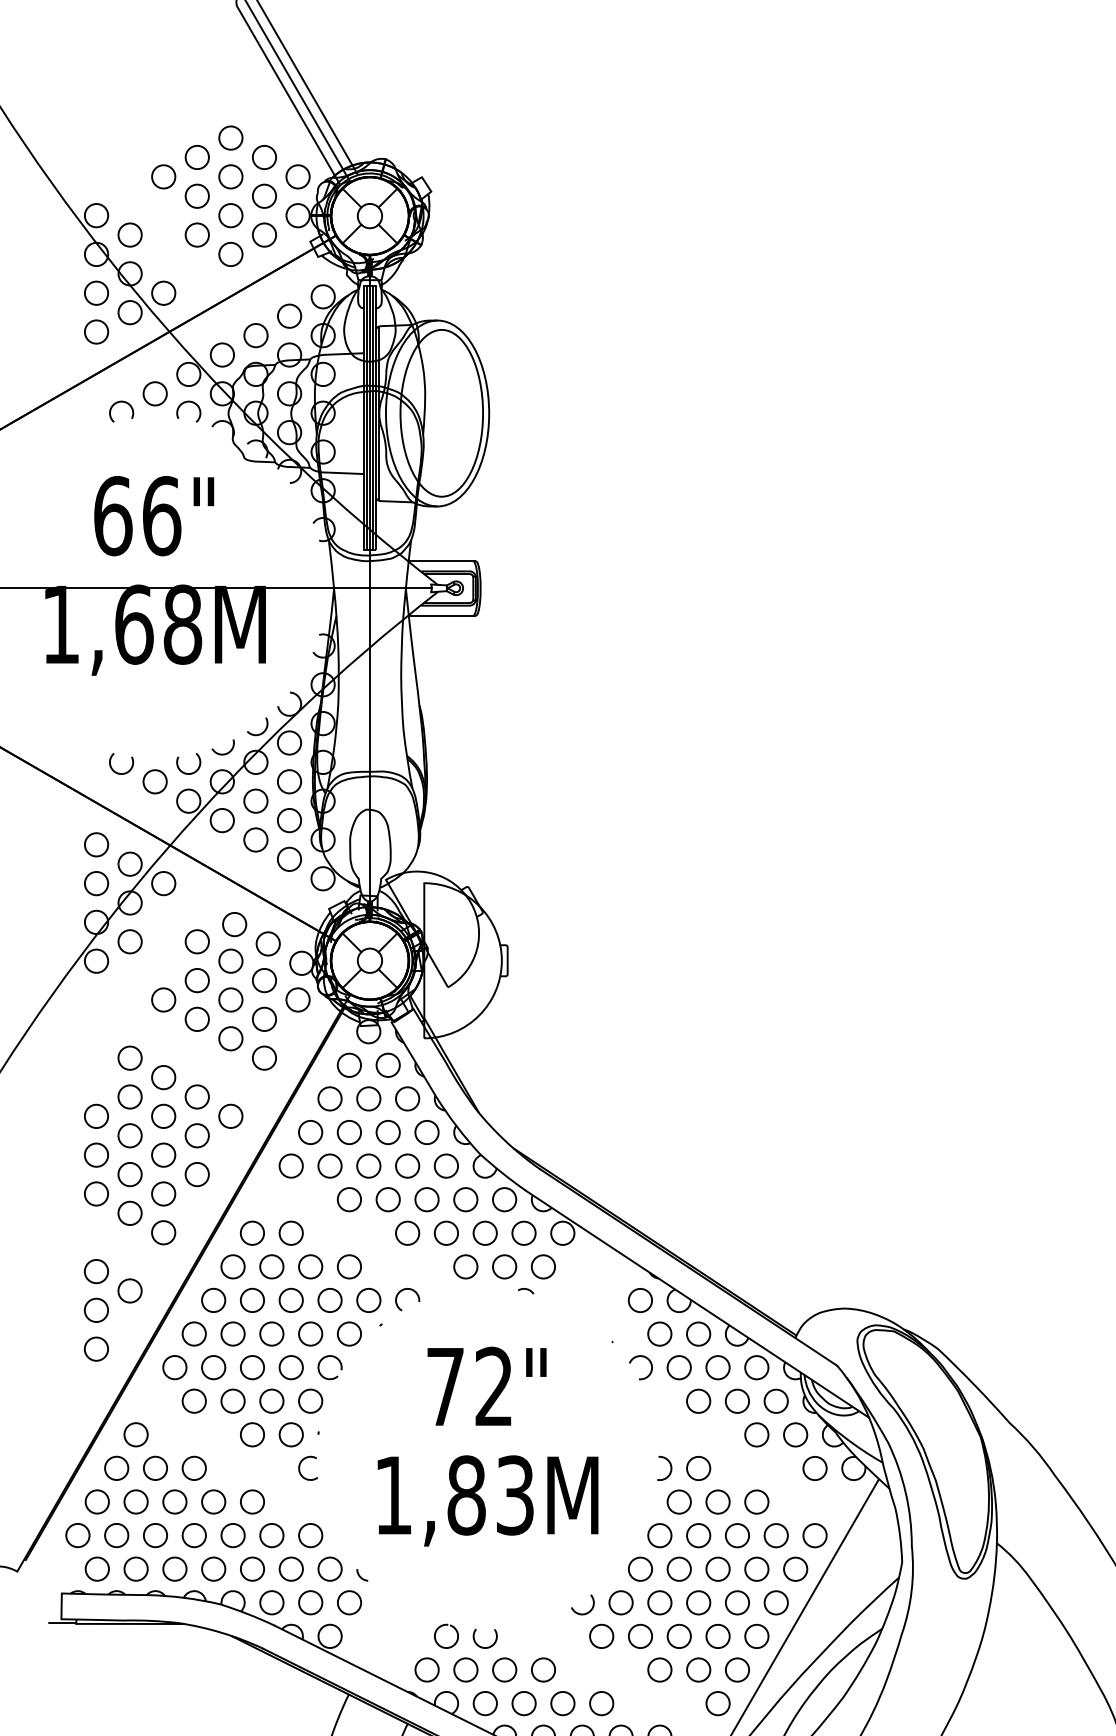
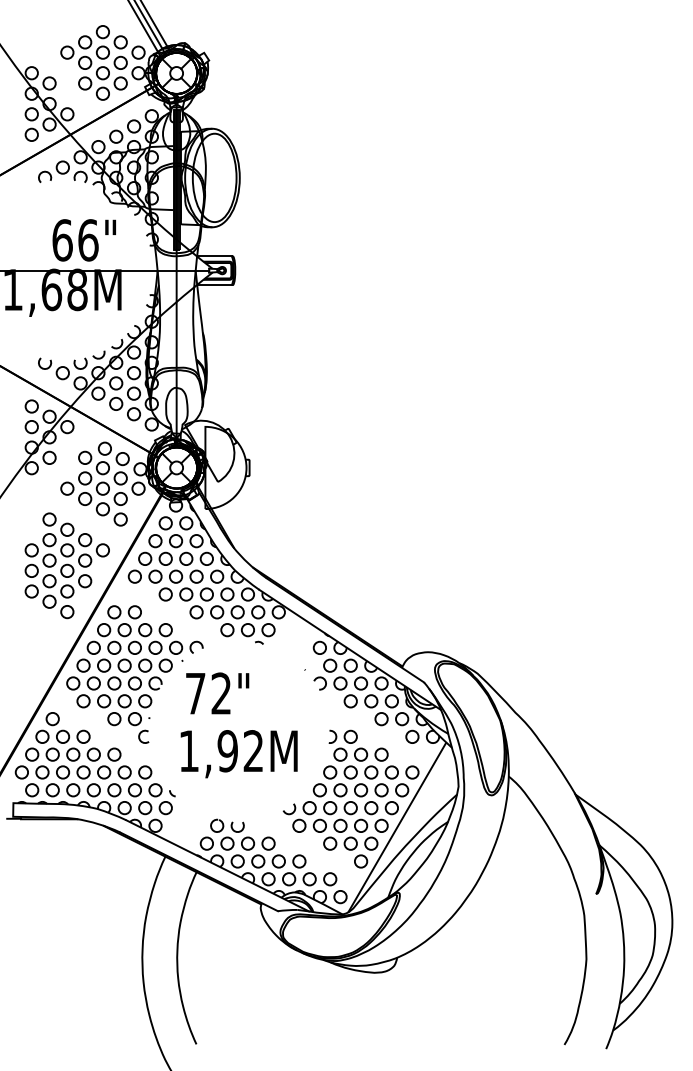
text: (152, 516) -> (83, 240), moved
part: (112, 1309) -> (40, 652), removed
text: (486, 1386) -> (217, 693), moved
text: (490, 1495) -> (240, 751), 1,83M -> 1,92M

